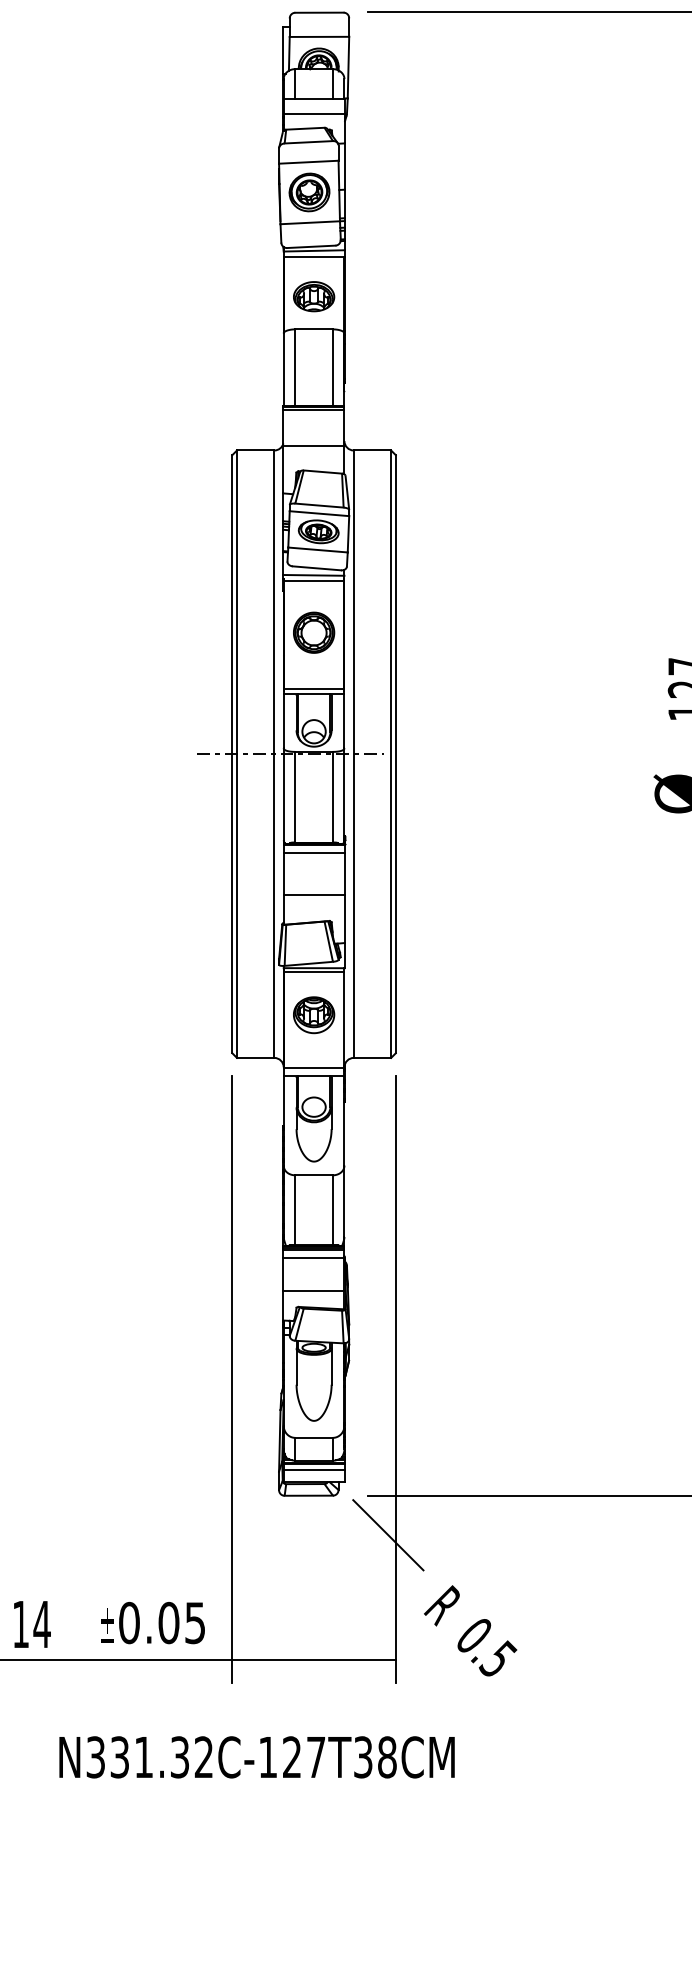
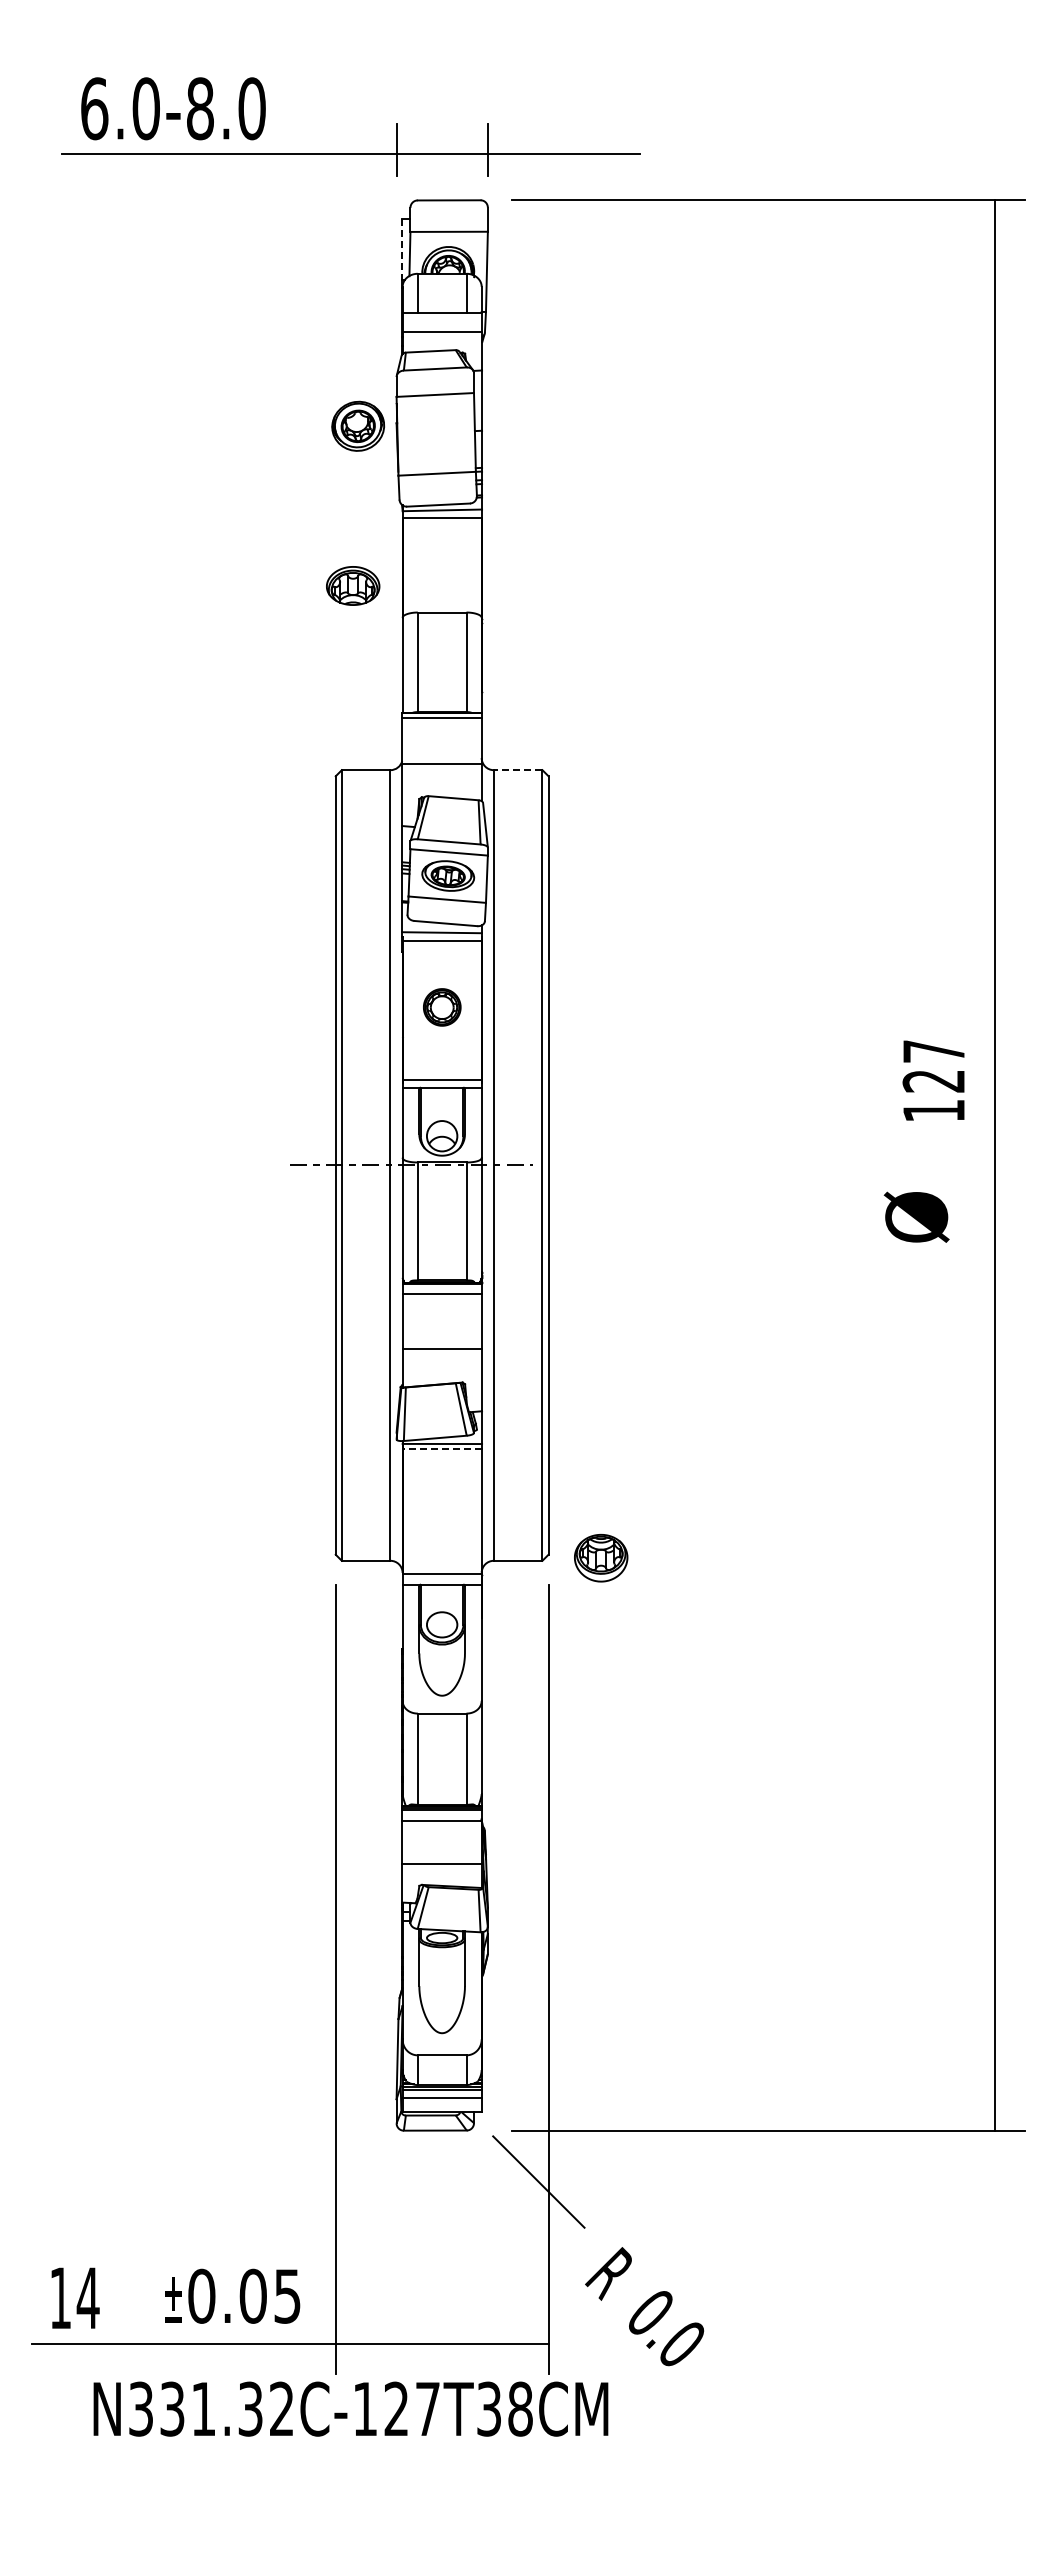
line: (283, 50) -> (402, 249), solid -> dashed
part: (309, 191) -> (358, 425), moved
part: (314, 296) -> (353, 585), moved
line: (371, 450) -> (517, 770), solid -> dashed
part: (314, 632) -> (442, 1007), size x0.7
line: (314, 971) -> (442, 1448), solid -> dashed
part: (314, 1015) -> (601, 1558), moved
text: (497, 1658) -> (681, 2342), 0.5 -> 0.0
text: (256, 1756) -> (350, 2408), moved

